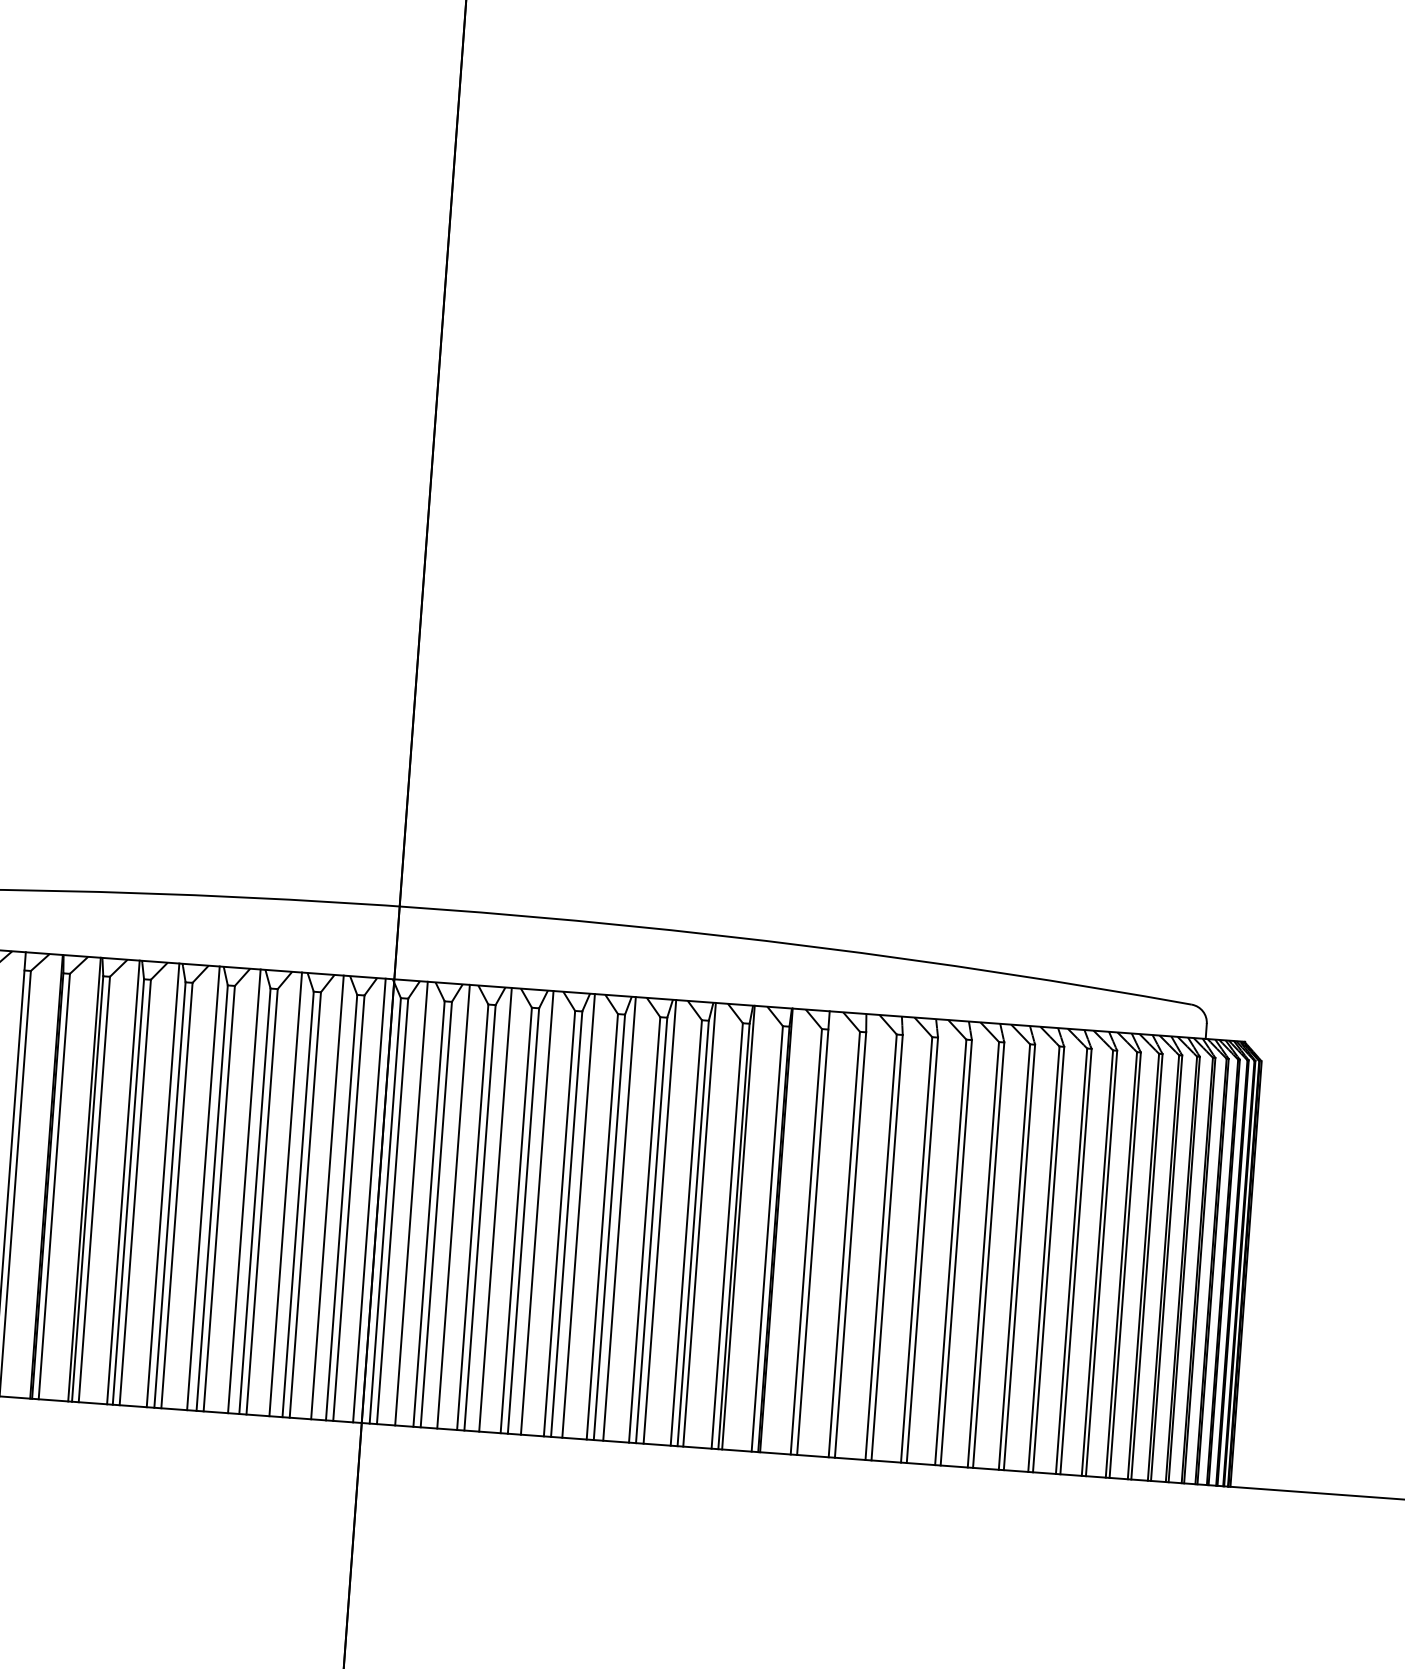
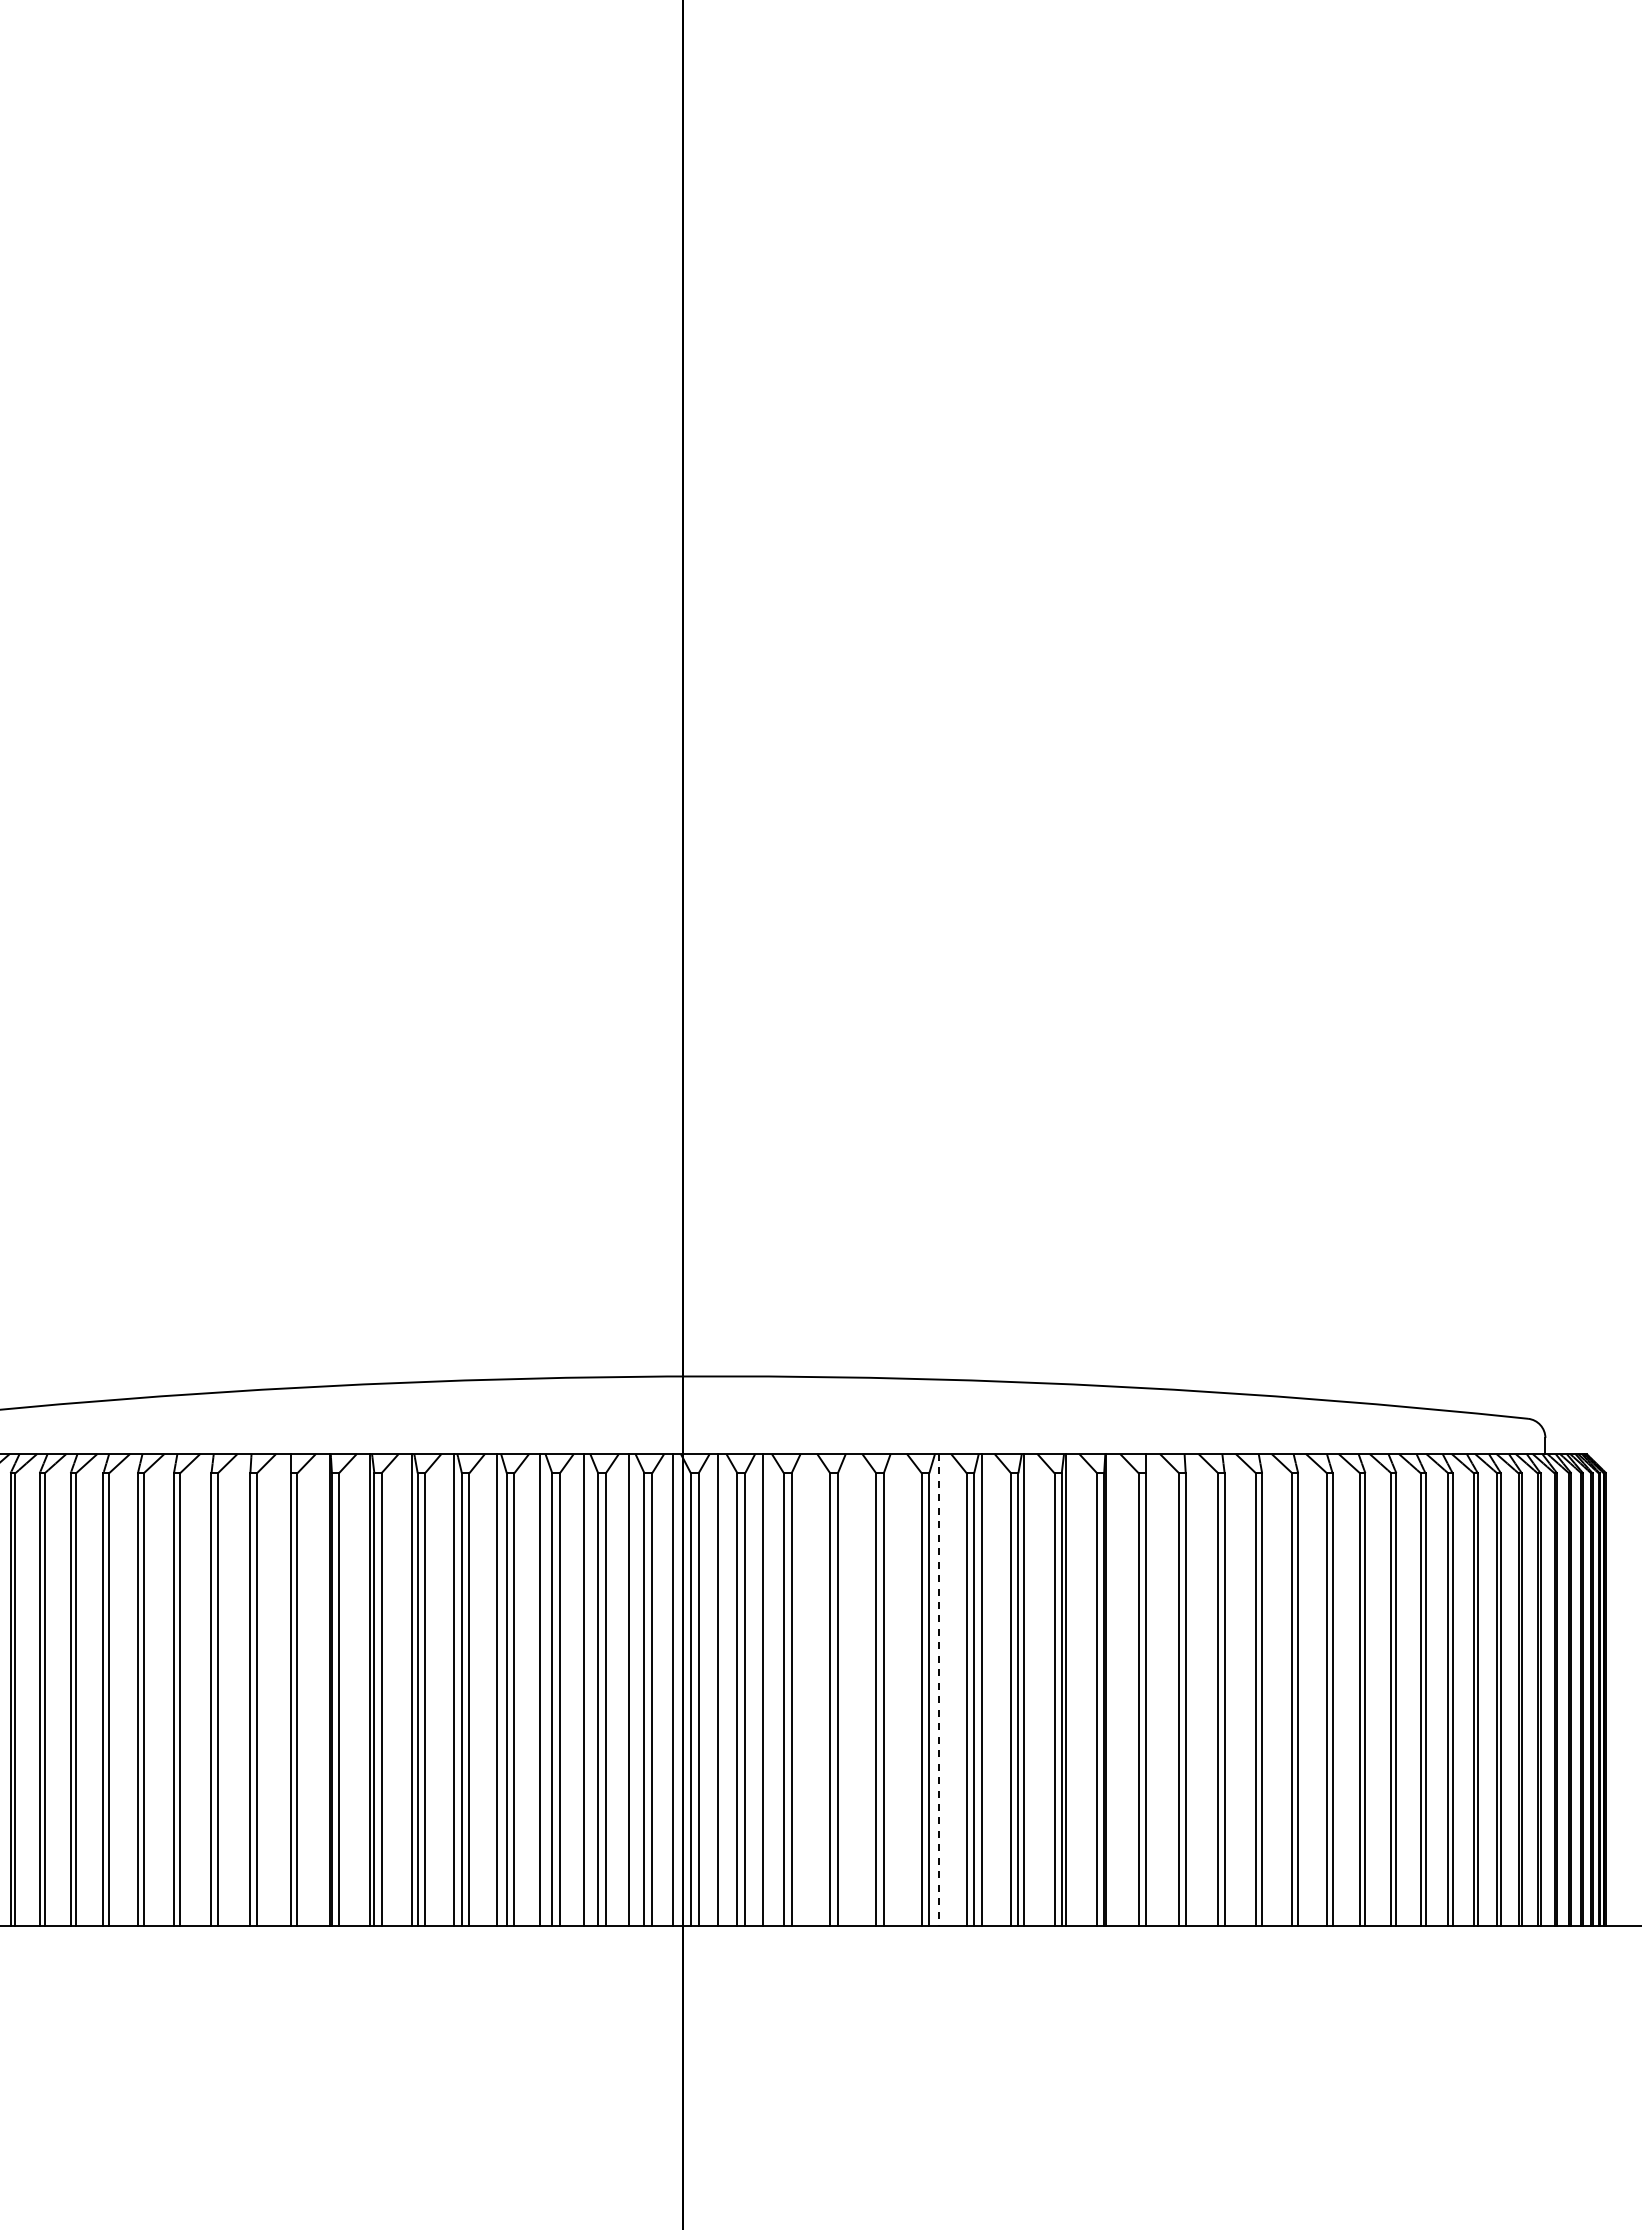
line: (495, 1209) -> (807, 1689), removed
line: (536, 1212) -> (851, 1689), removed
line: (578, 1215) -> (895, 1689), removed
line: (619, 1218) -> (939, 1689), solid -> dashed

